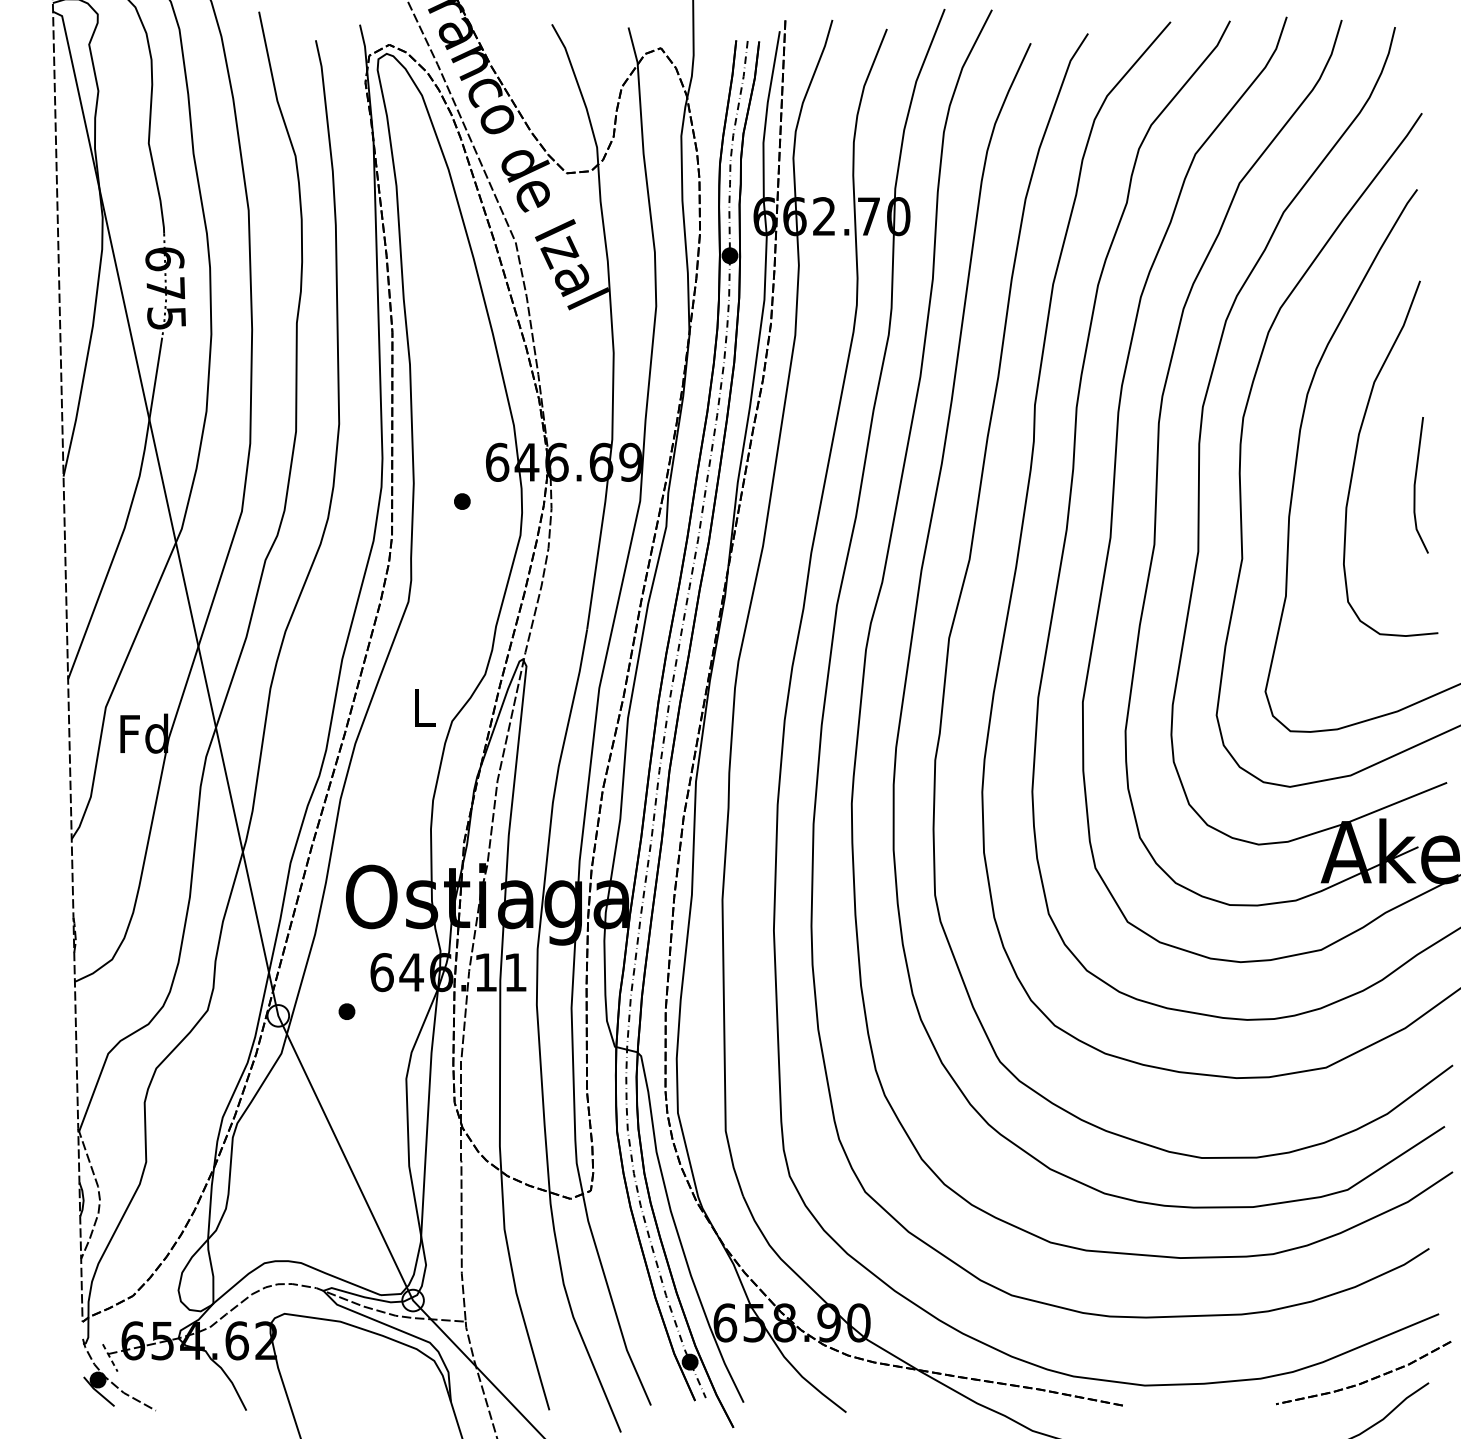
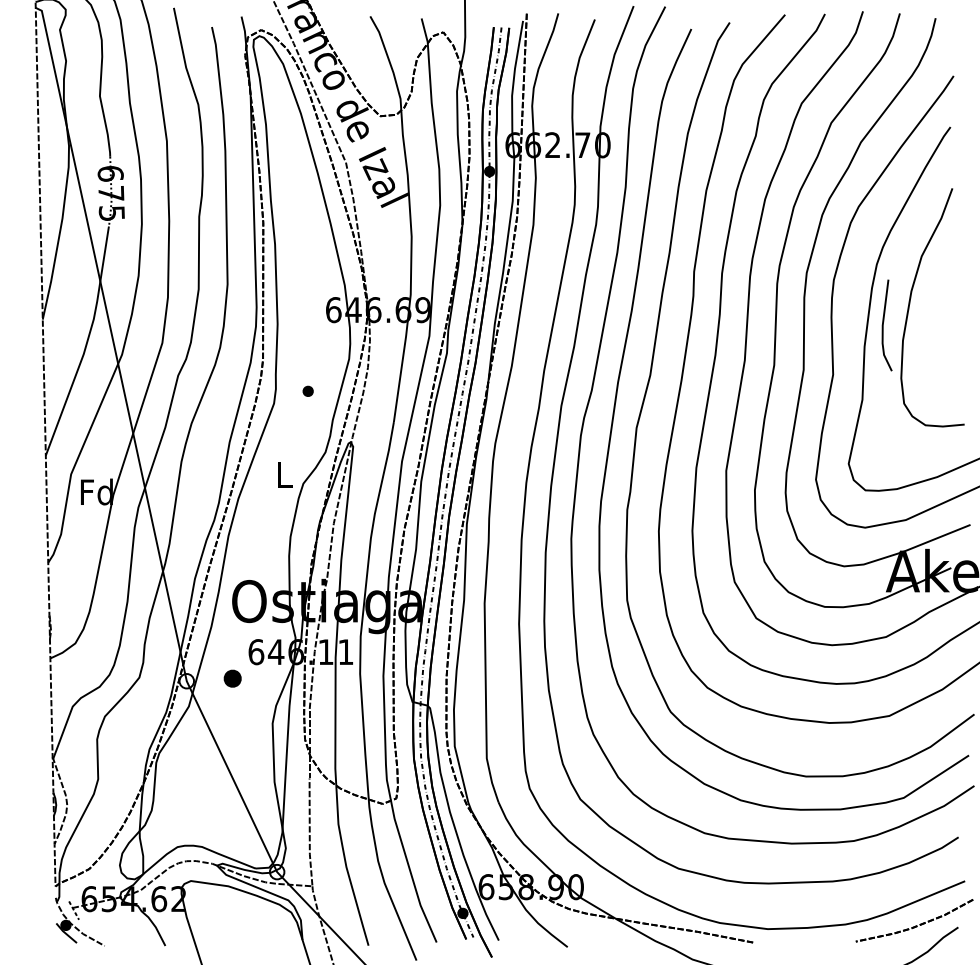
line: (1415, 485) -> (883, 325), moved
part: (461, 500) -> (307, 390), moved
part: (346, 1010) -> (232, 677), size x1.6

